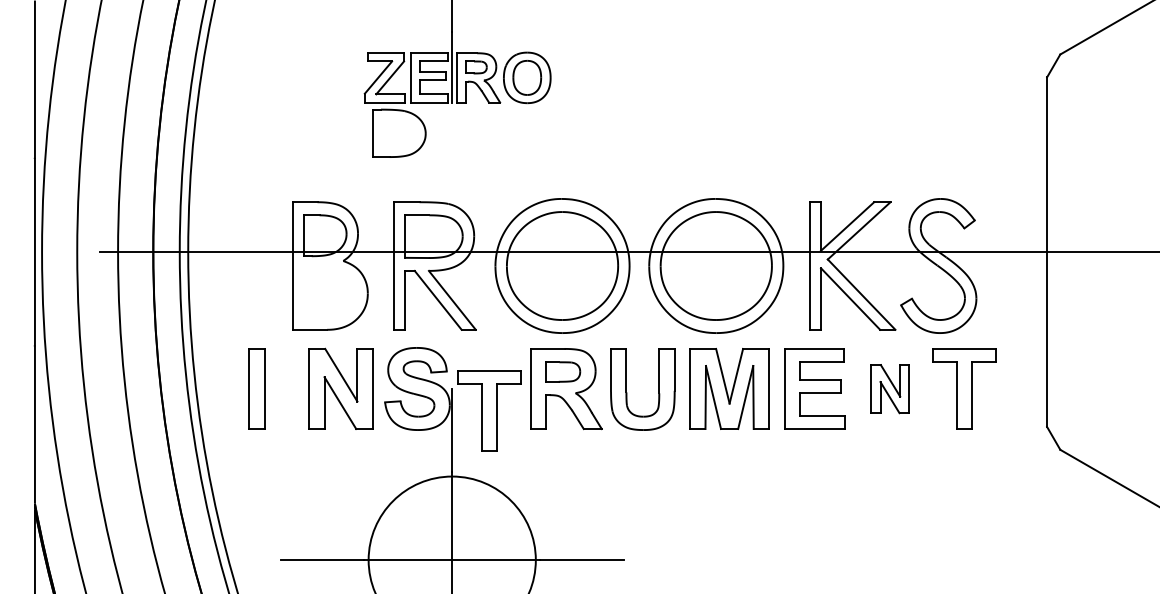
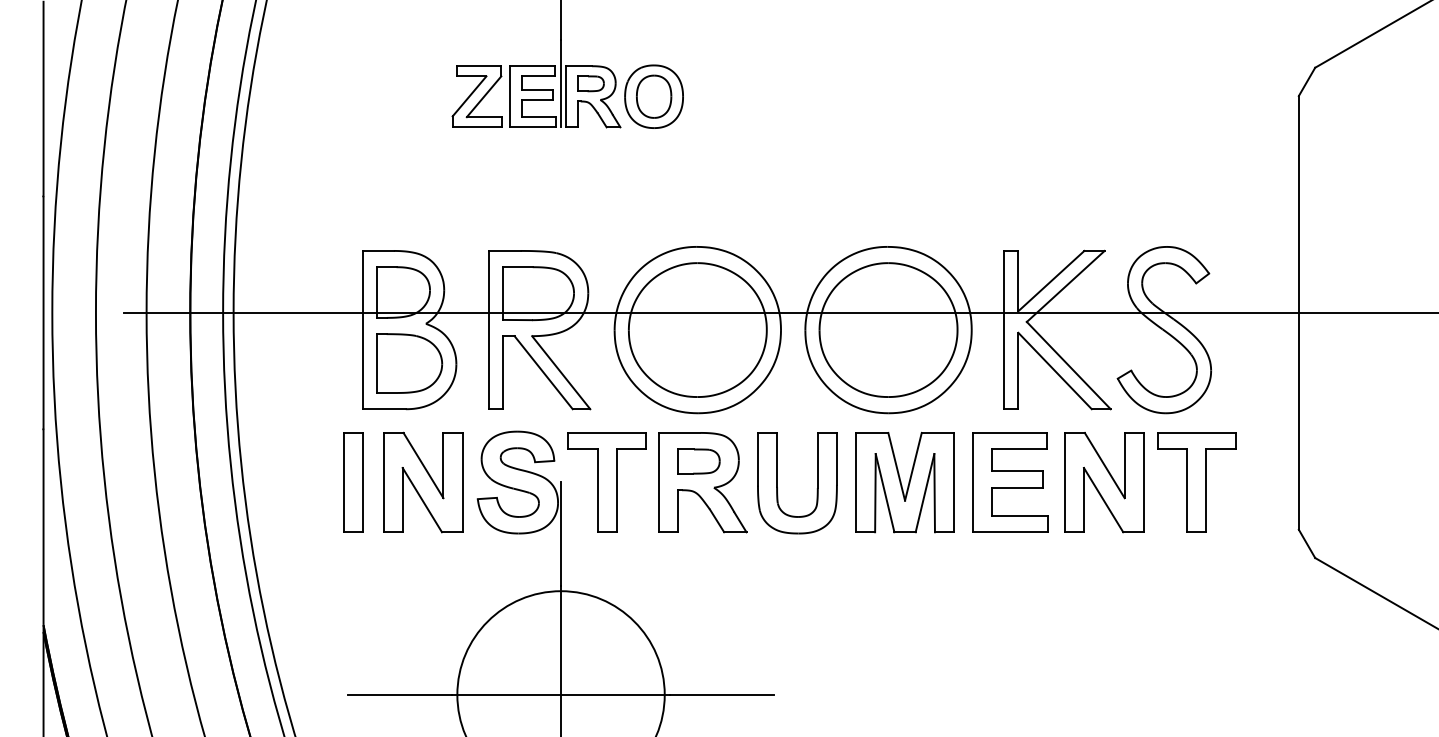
part: (399, 133) -> (409, 363), moved
part: (256, 388) -> (353, 482), moved
part: (890, 388) -> (1104, 482), size x1.67
part: (488, 410) -> (606, 482), moved

